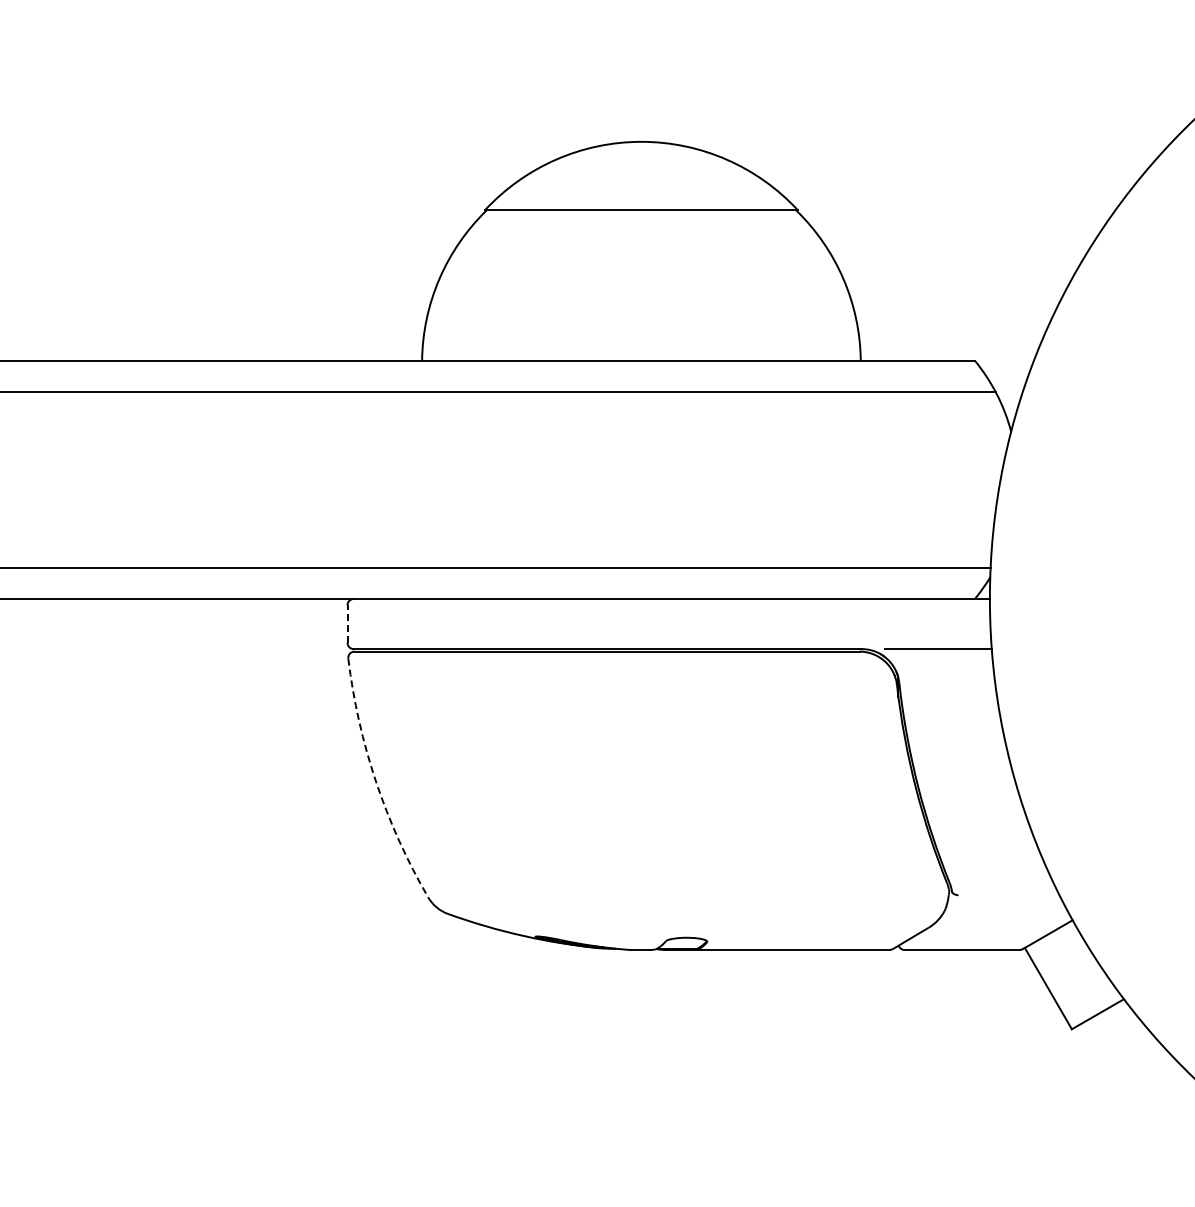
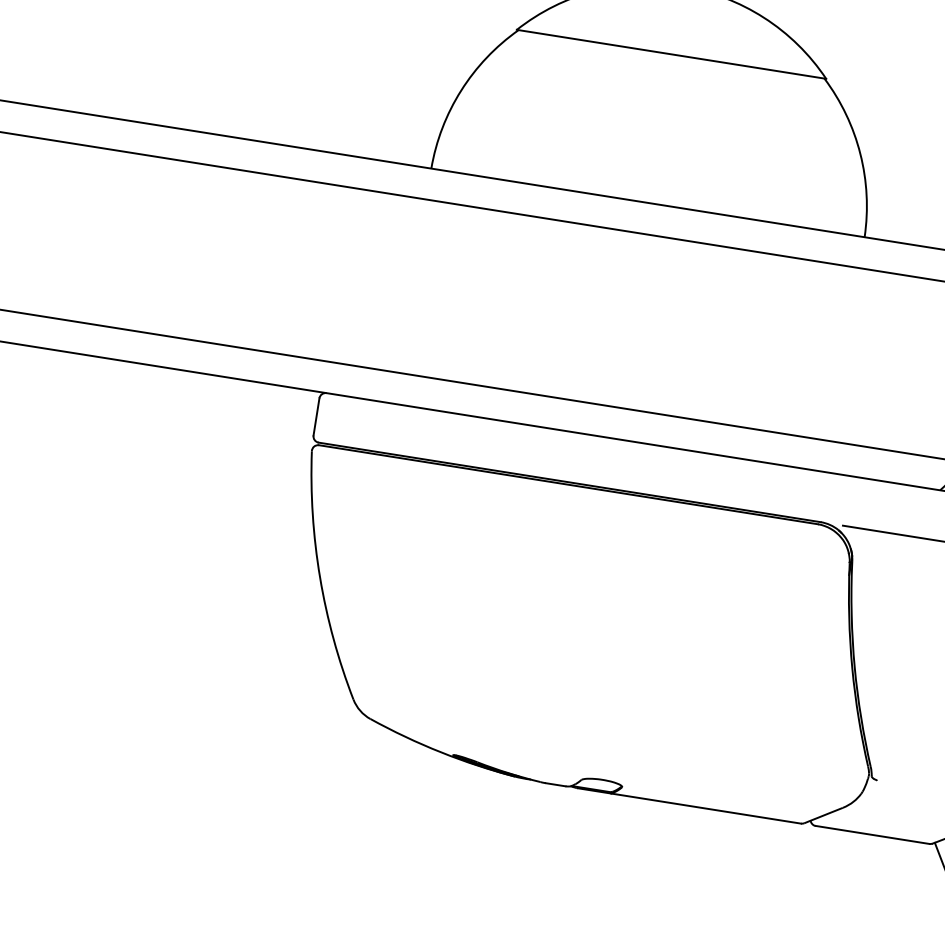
line: (347, 624) -> (316, 417), dashed -> solid
arc: (376, 782) -> (320, 577), dashed -> solid

